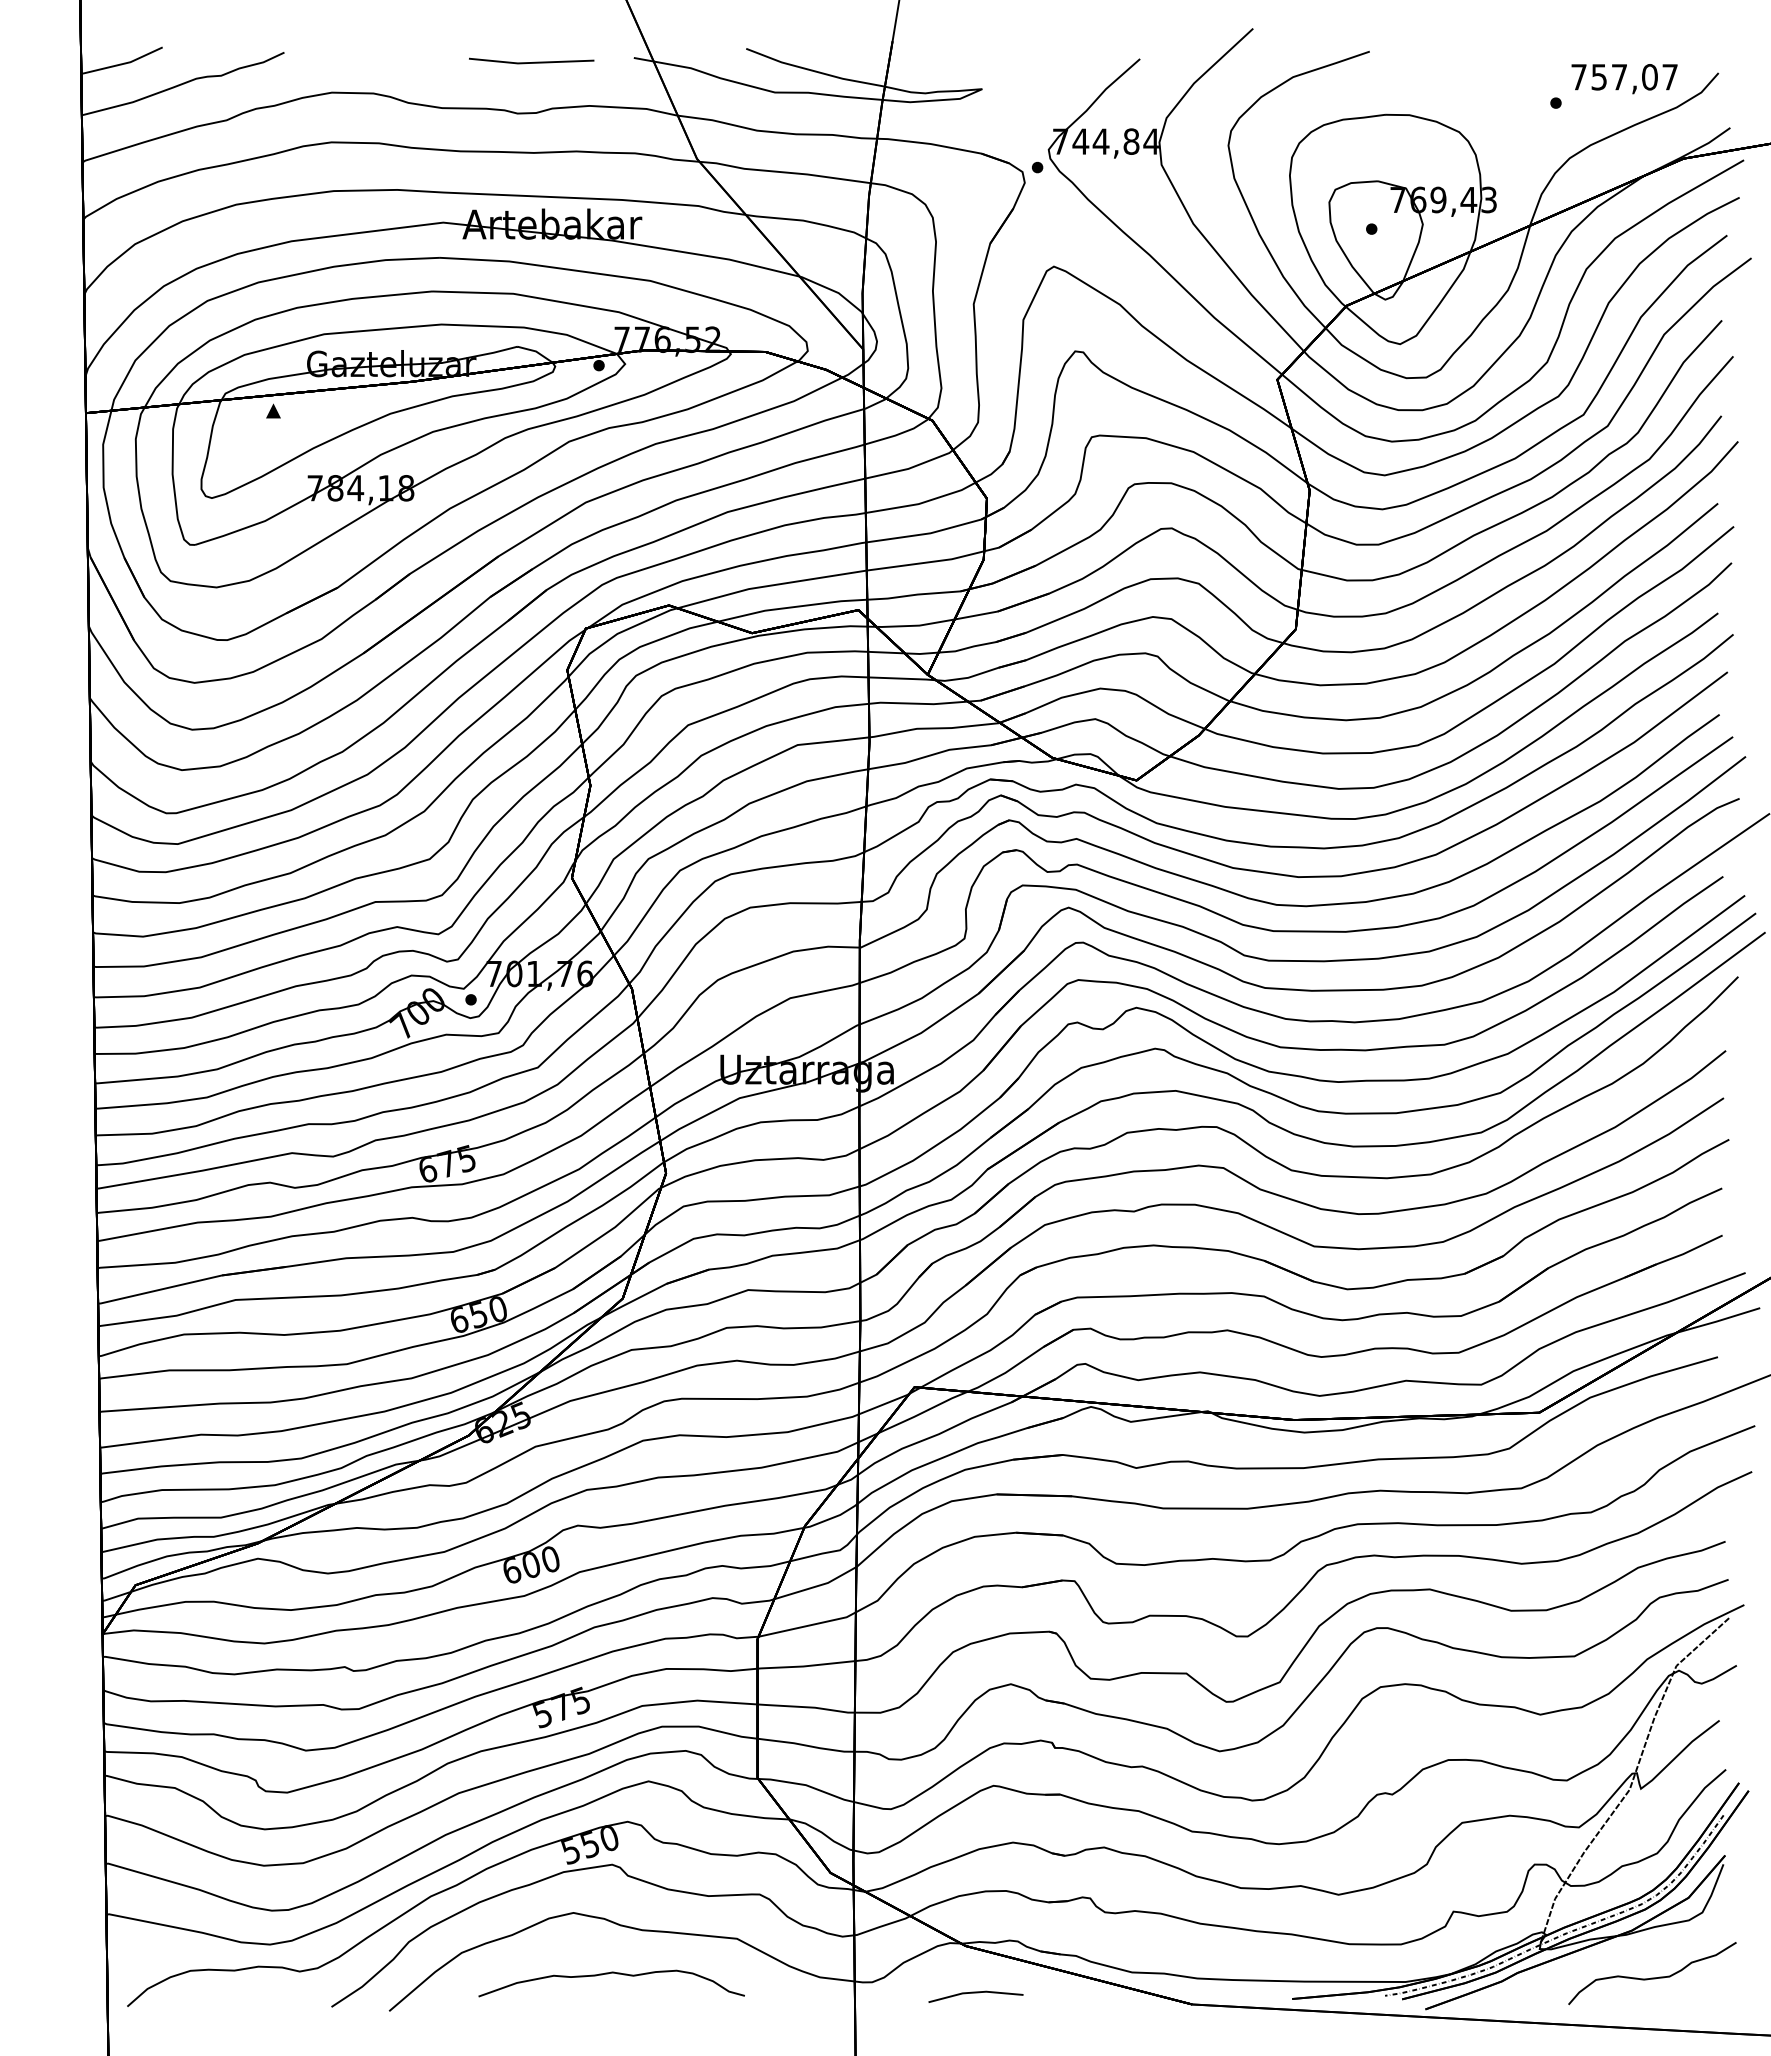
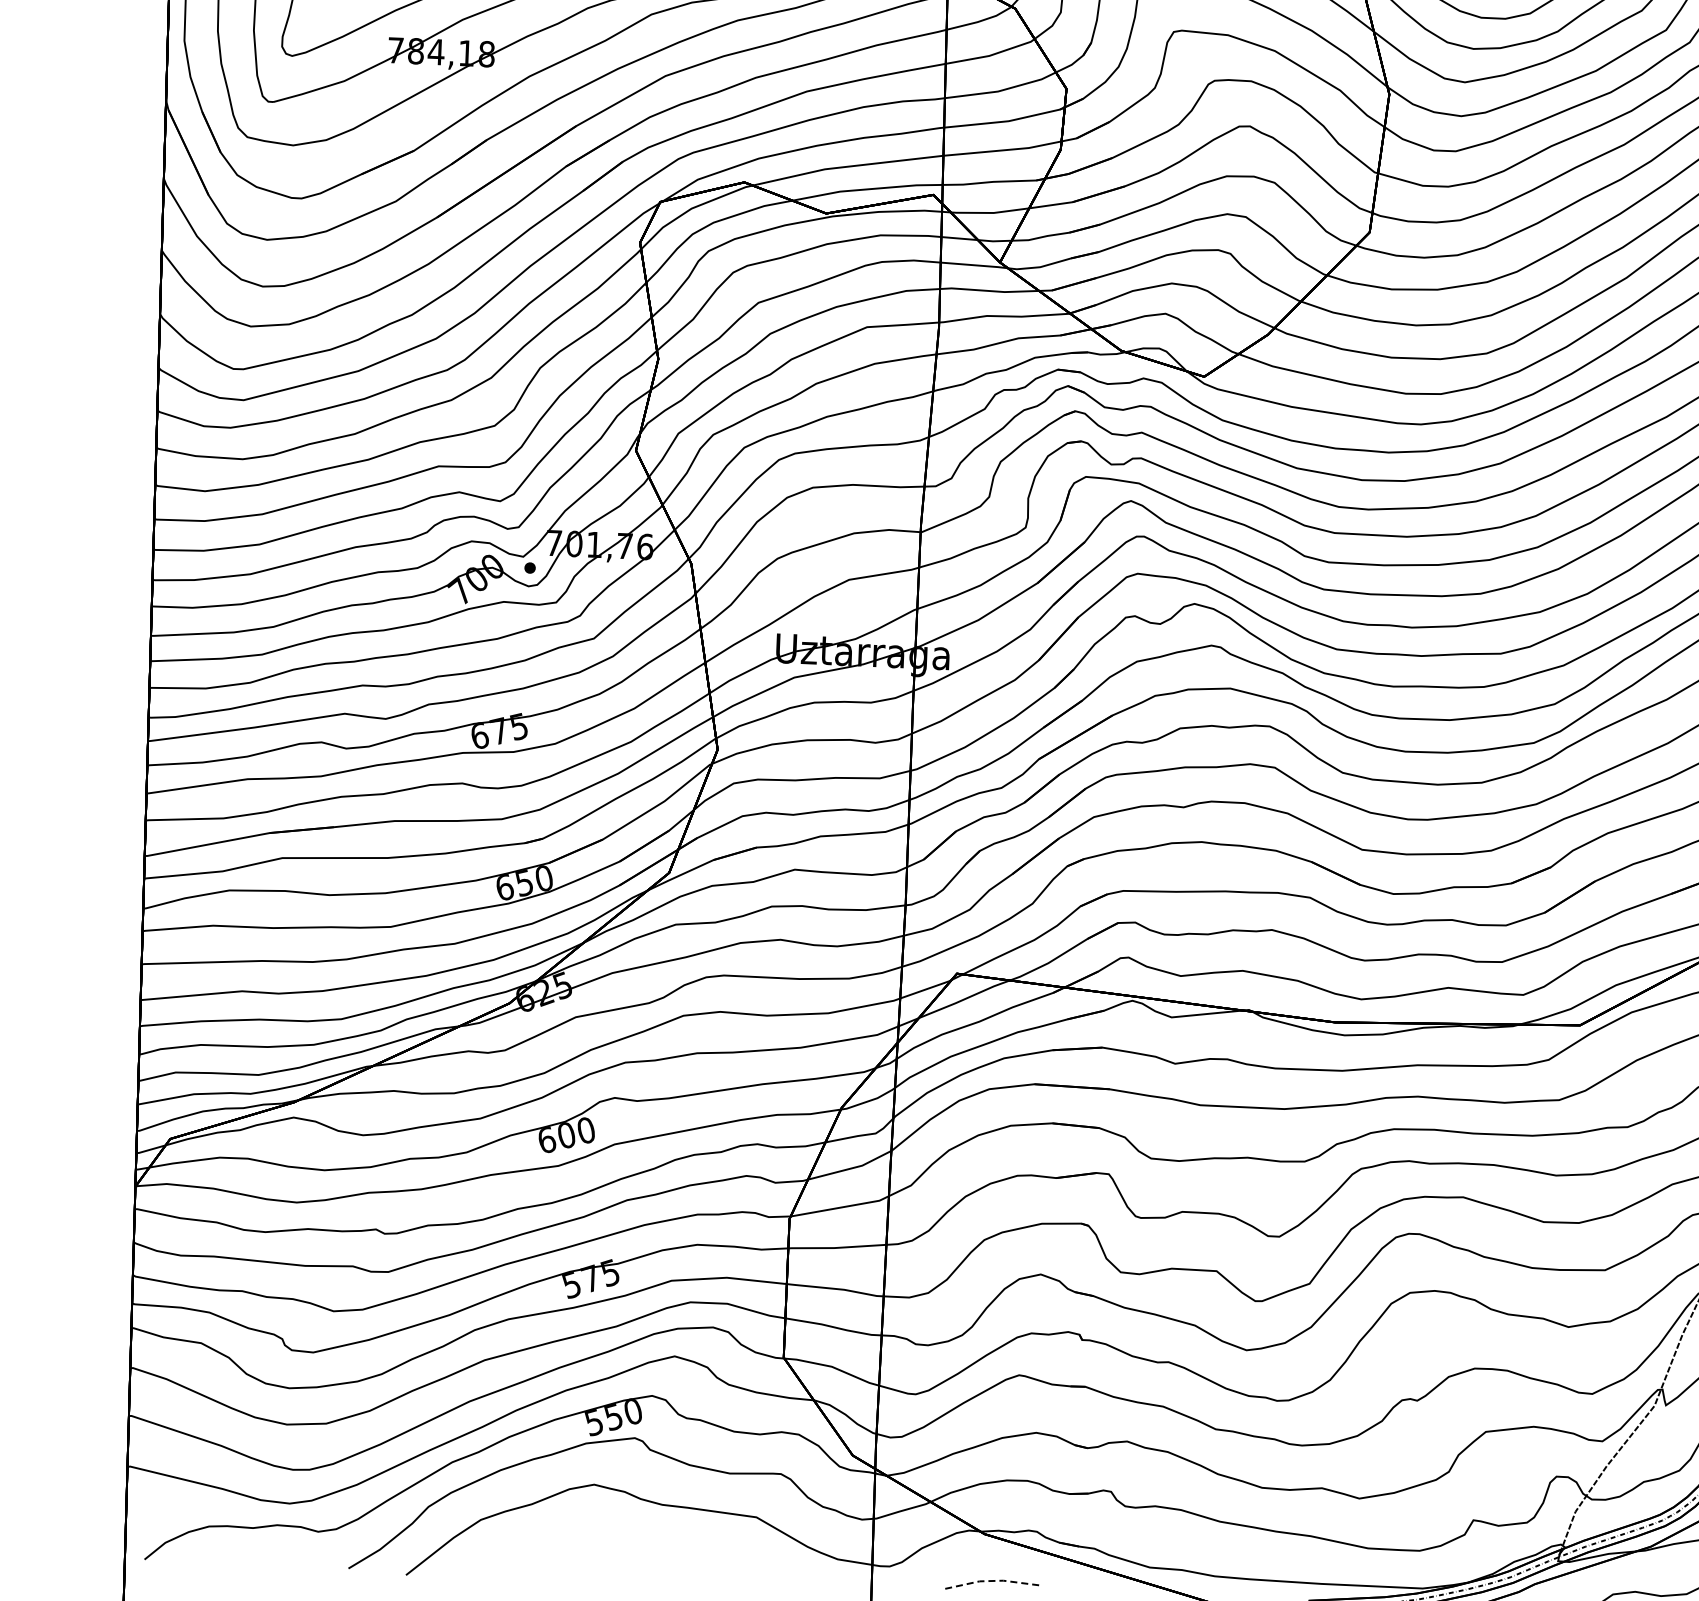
curve: (608, 1974) -> (626, 1547), removed
line: (975, 1992) -> (992, 1581), solid -> dashed

